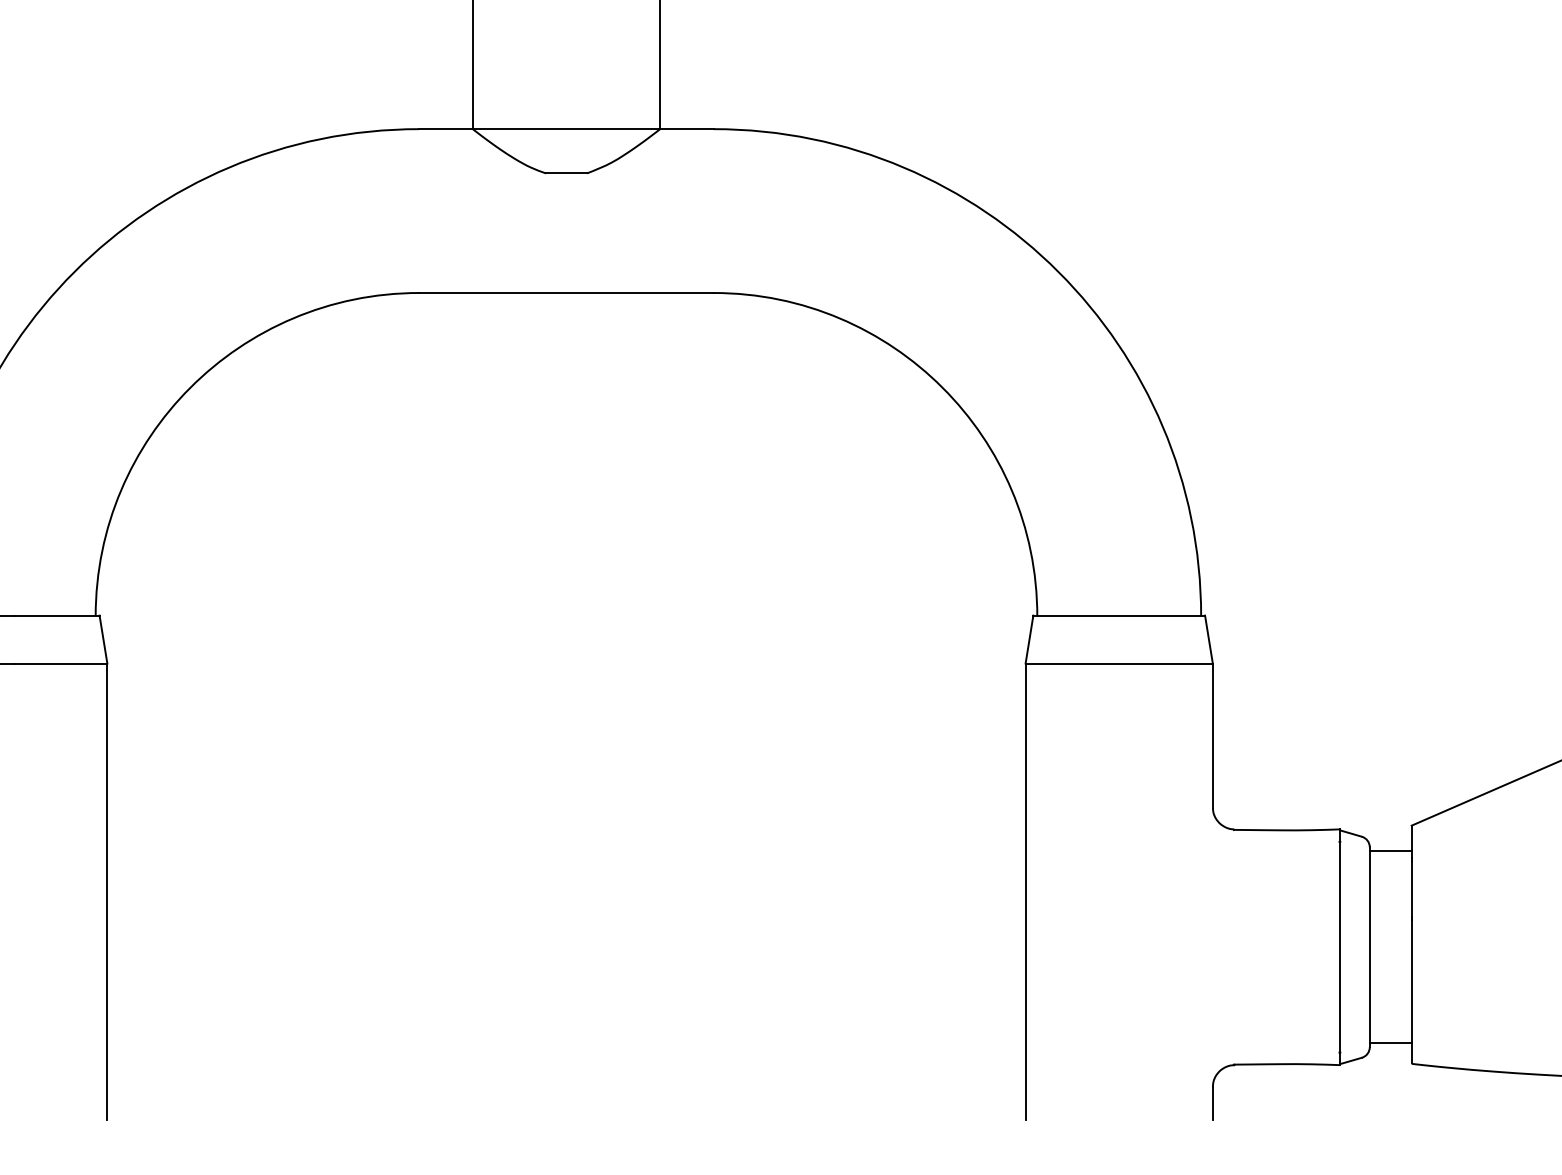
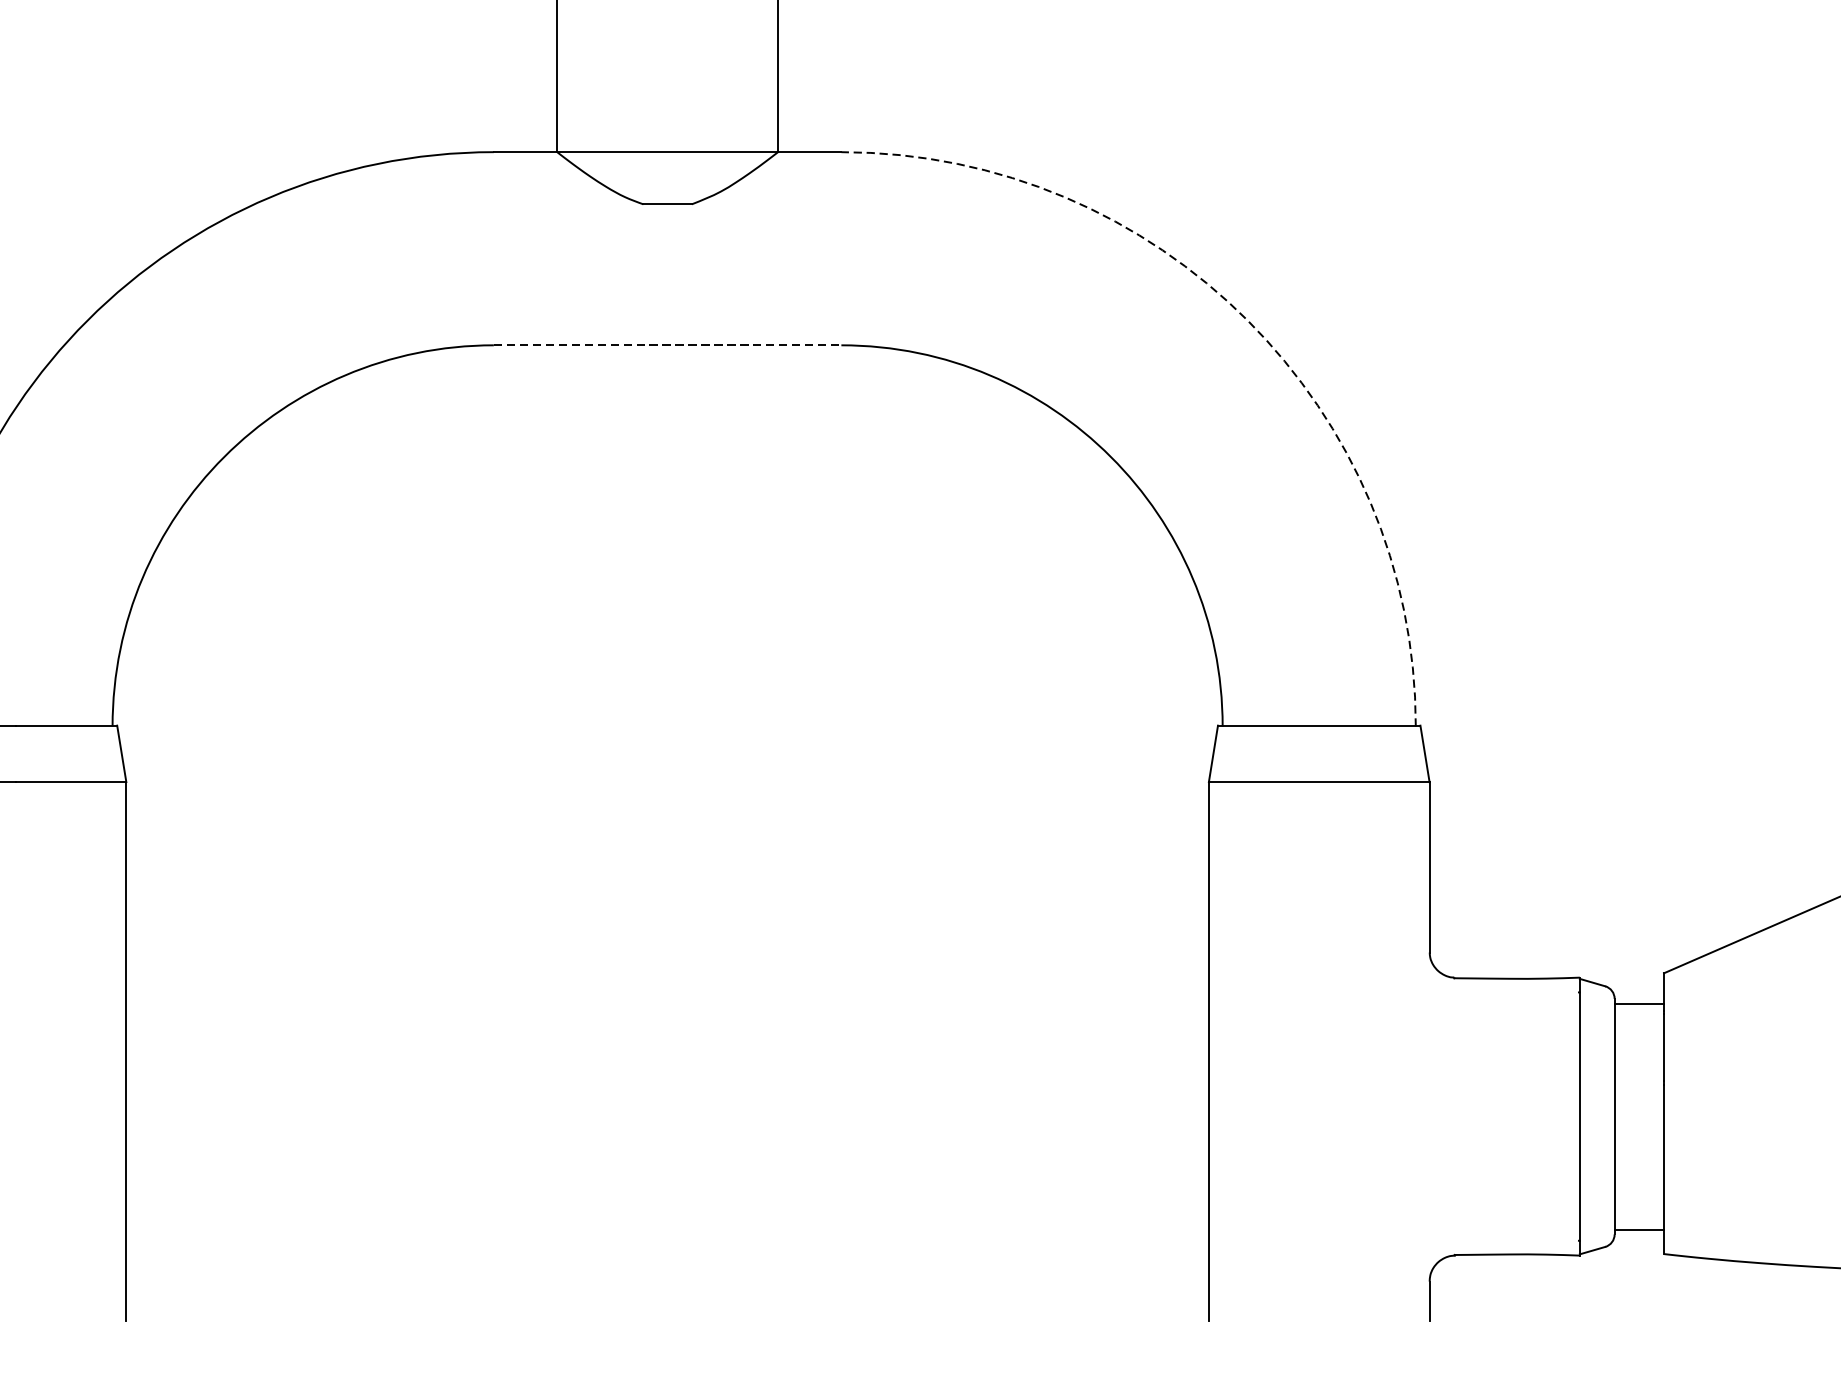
arc: (1058, 271) -> (1247, 319), solid -> dashed
line: (567, 293) -> (668, 345), solid -> dashed

